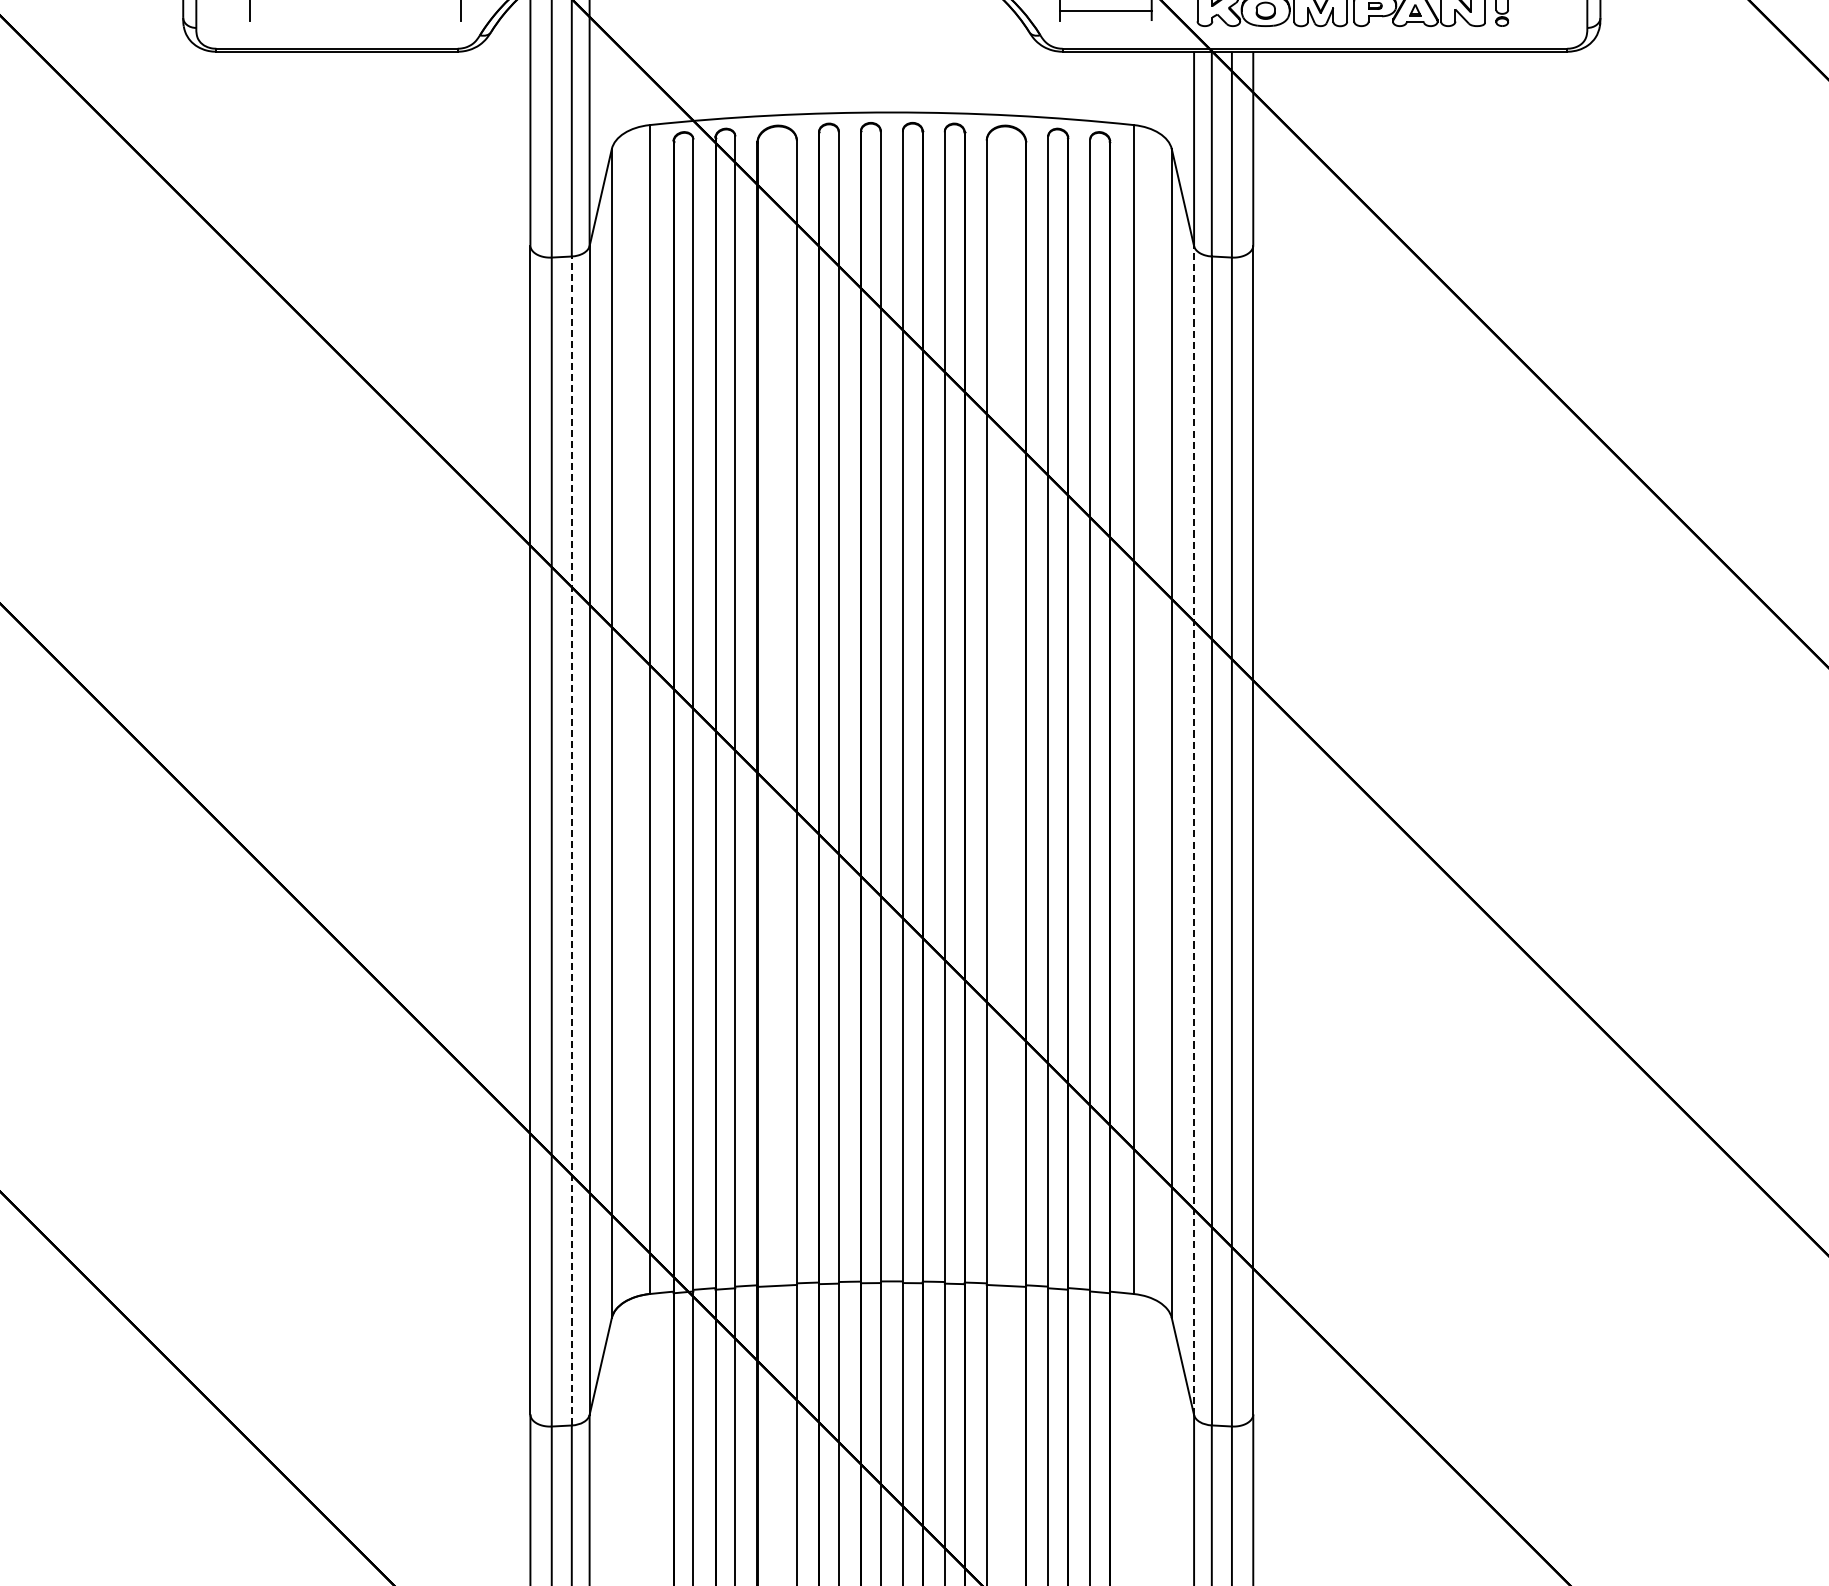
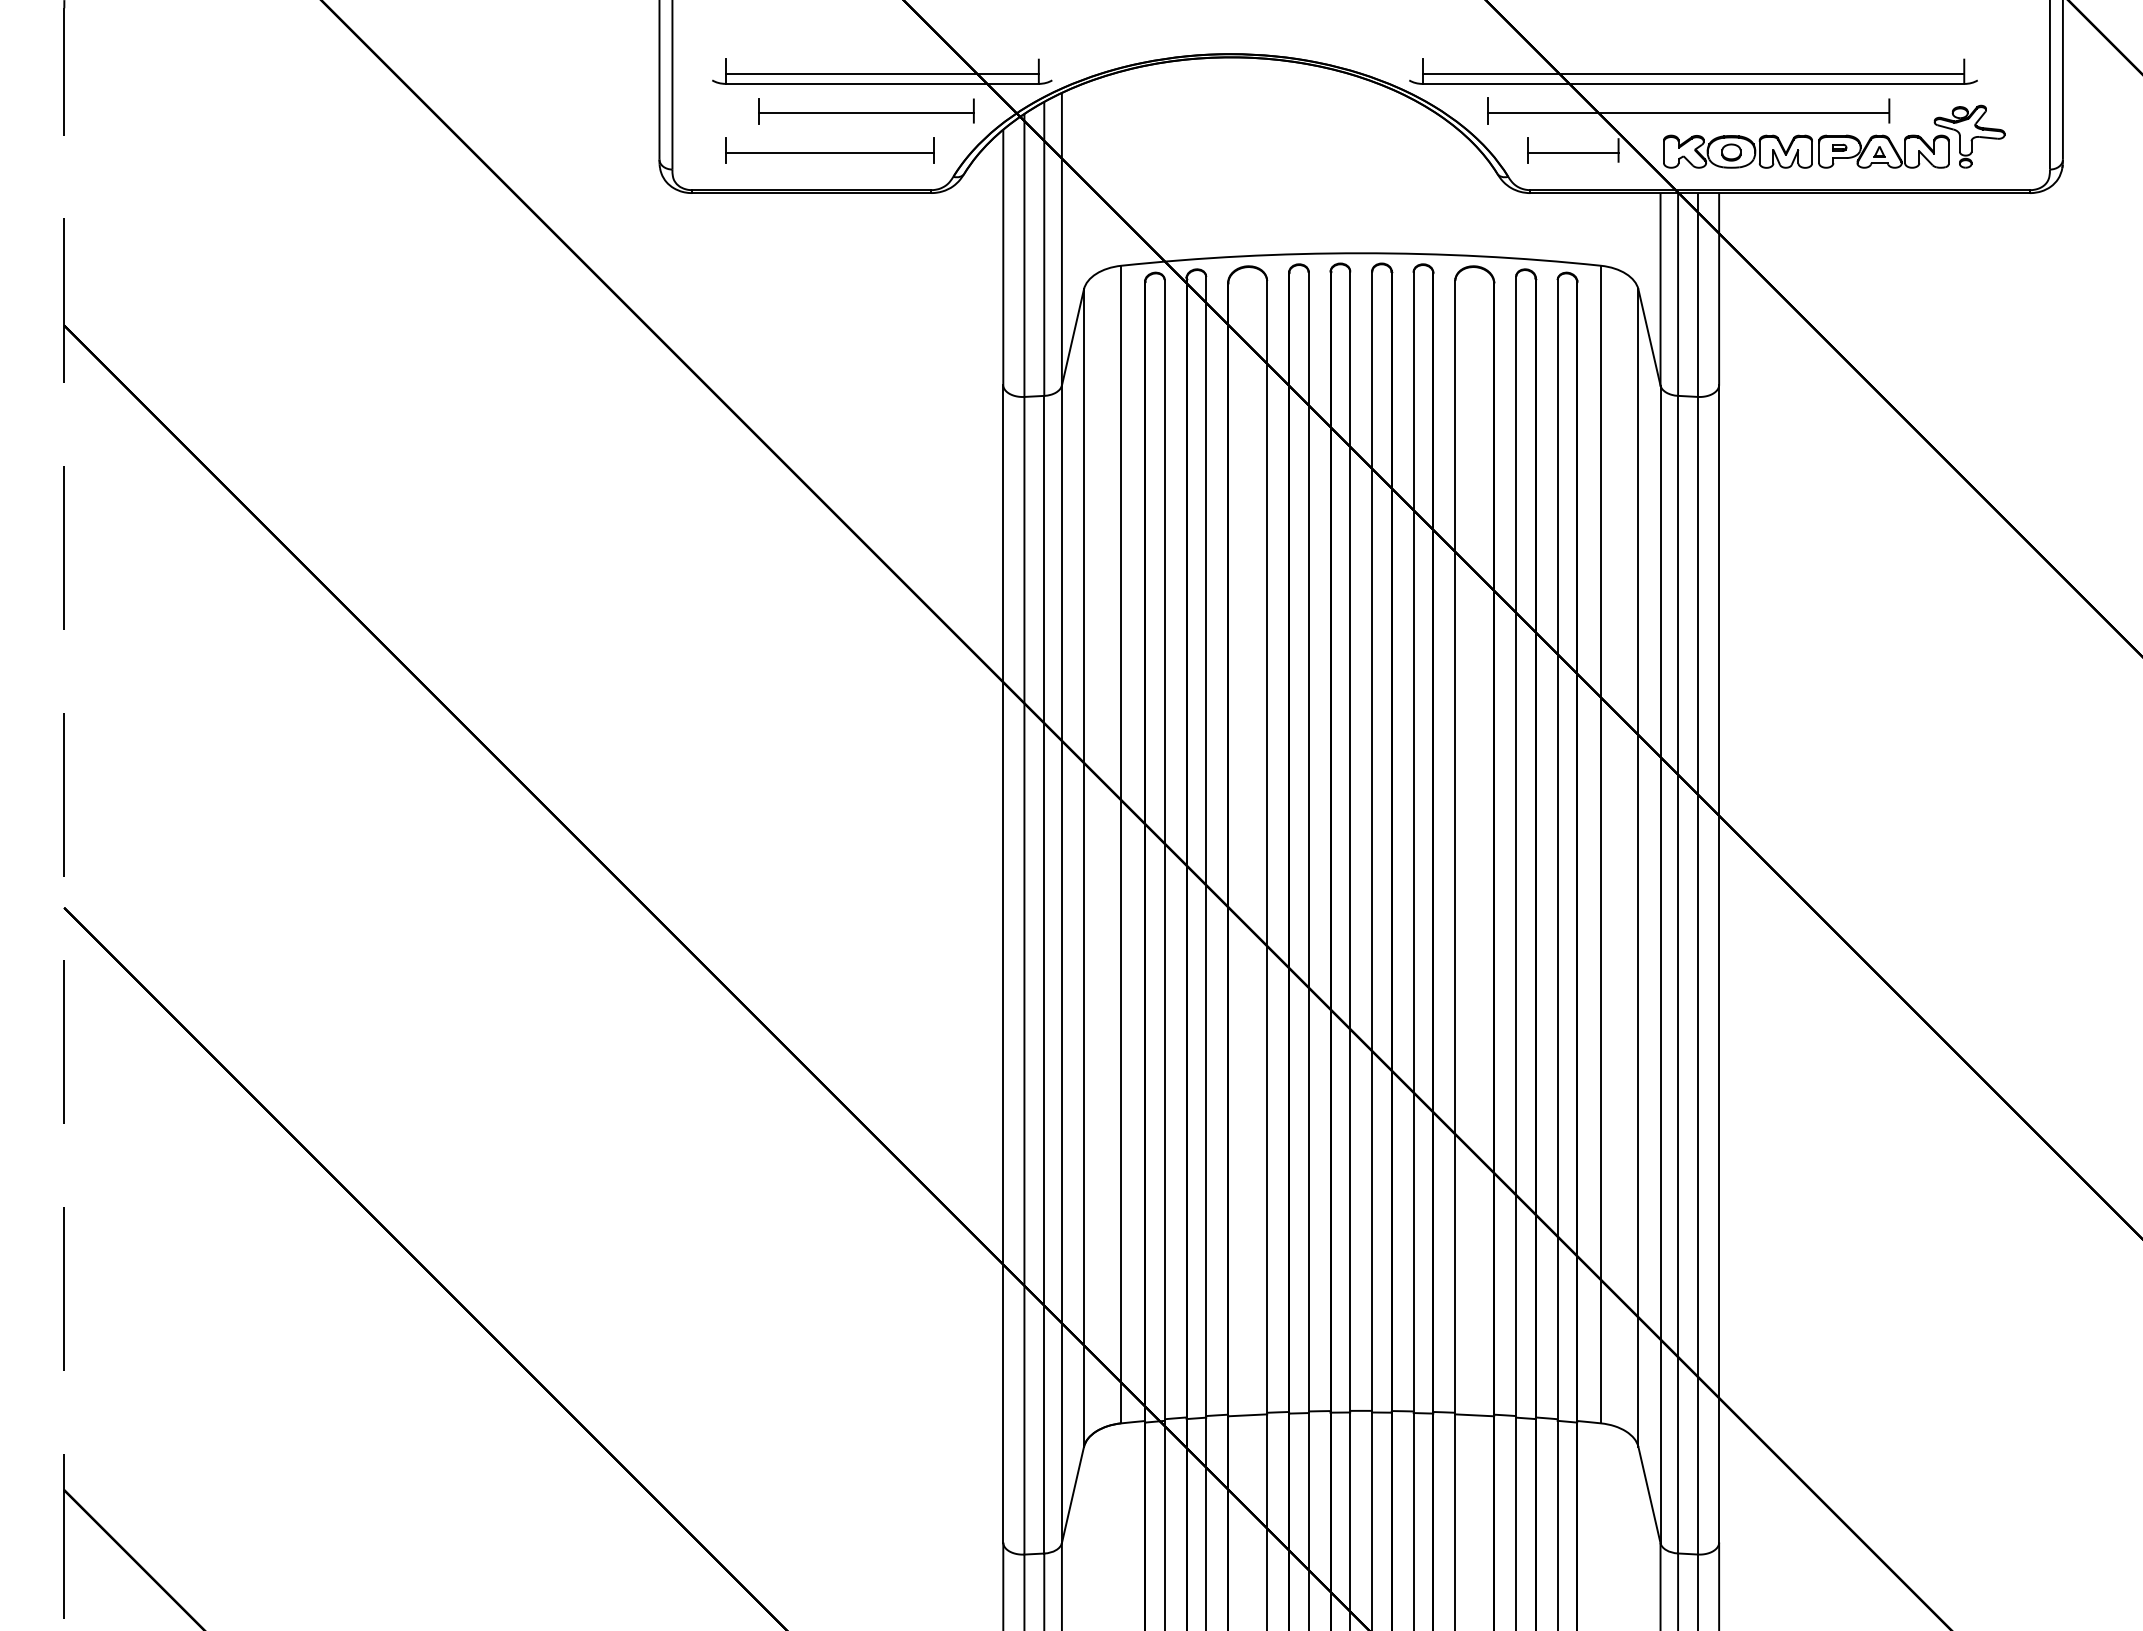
line: (354, 10) -> (829, 152), added
line: (1194, 830) -> (1660, 964), dashed -> solid
line: (572, 840) -> (1044, 974), dashed -> solid

